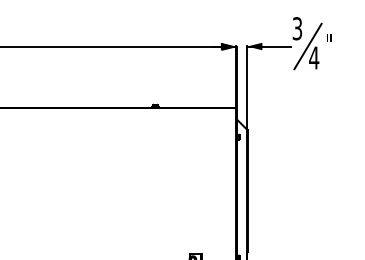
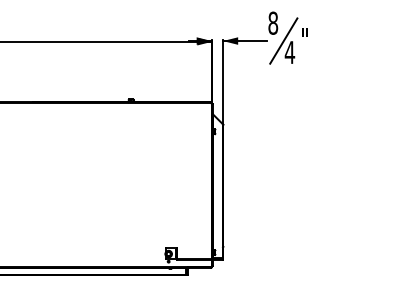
text: (297, 27) -> (273, 22), 3 -> 8

